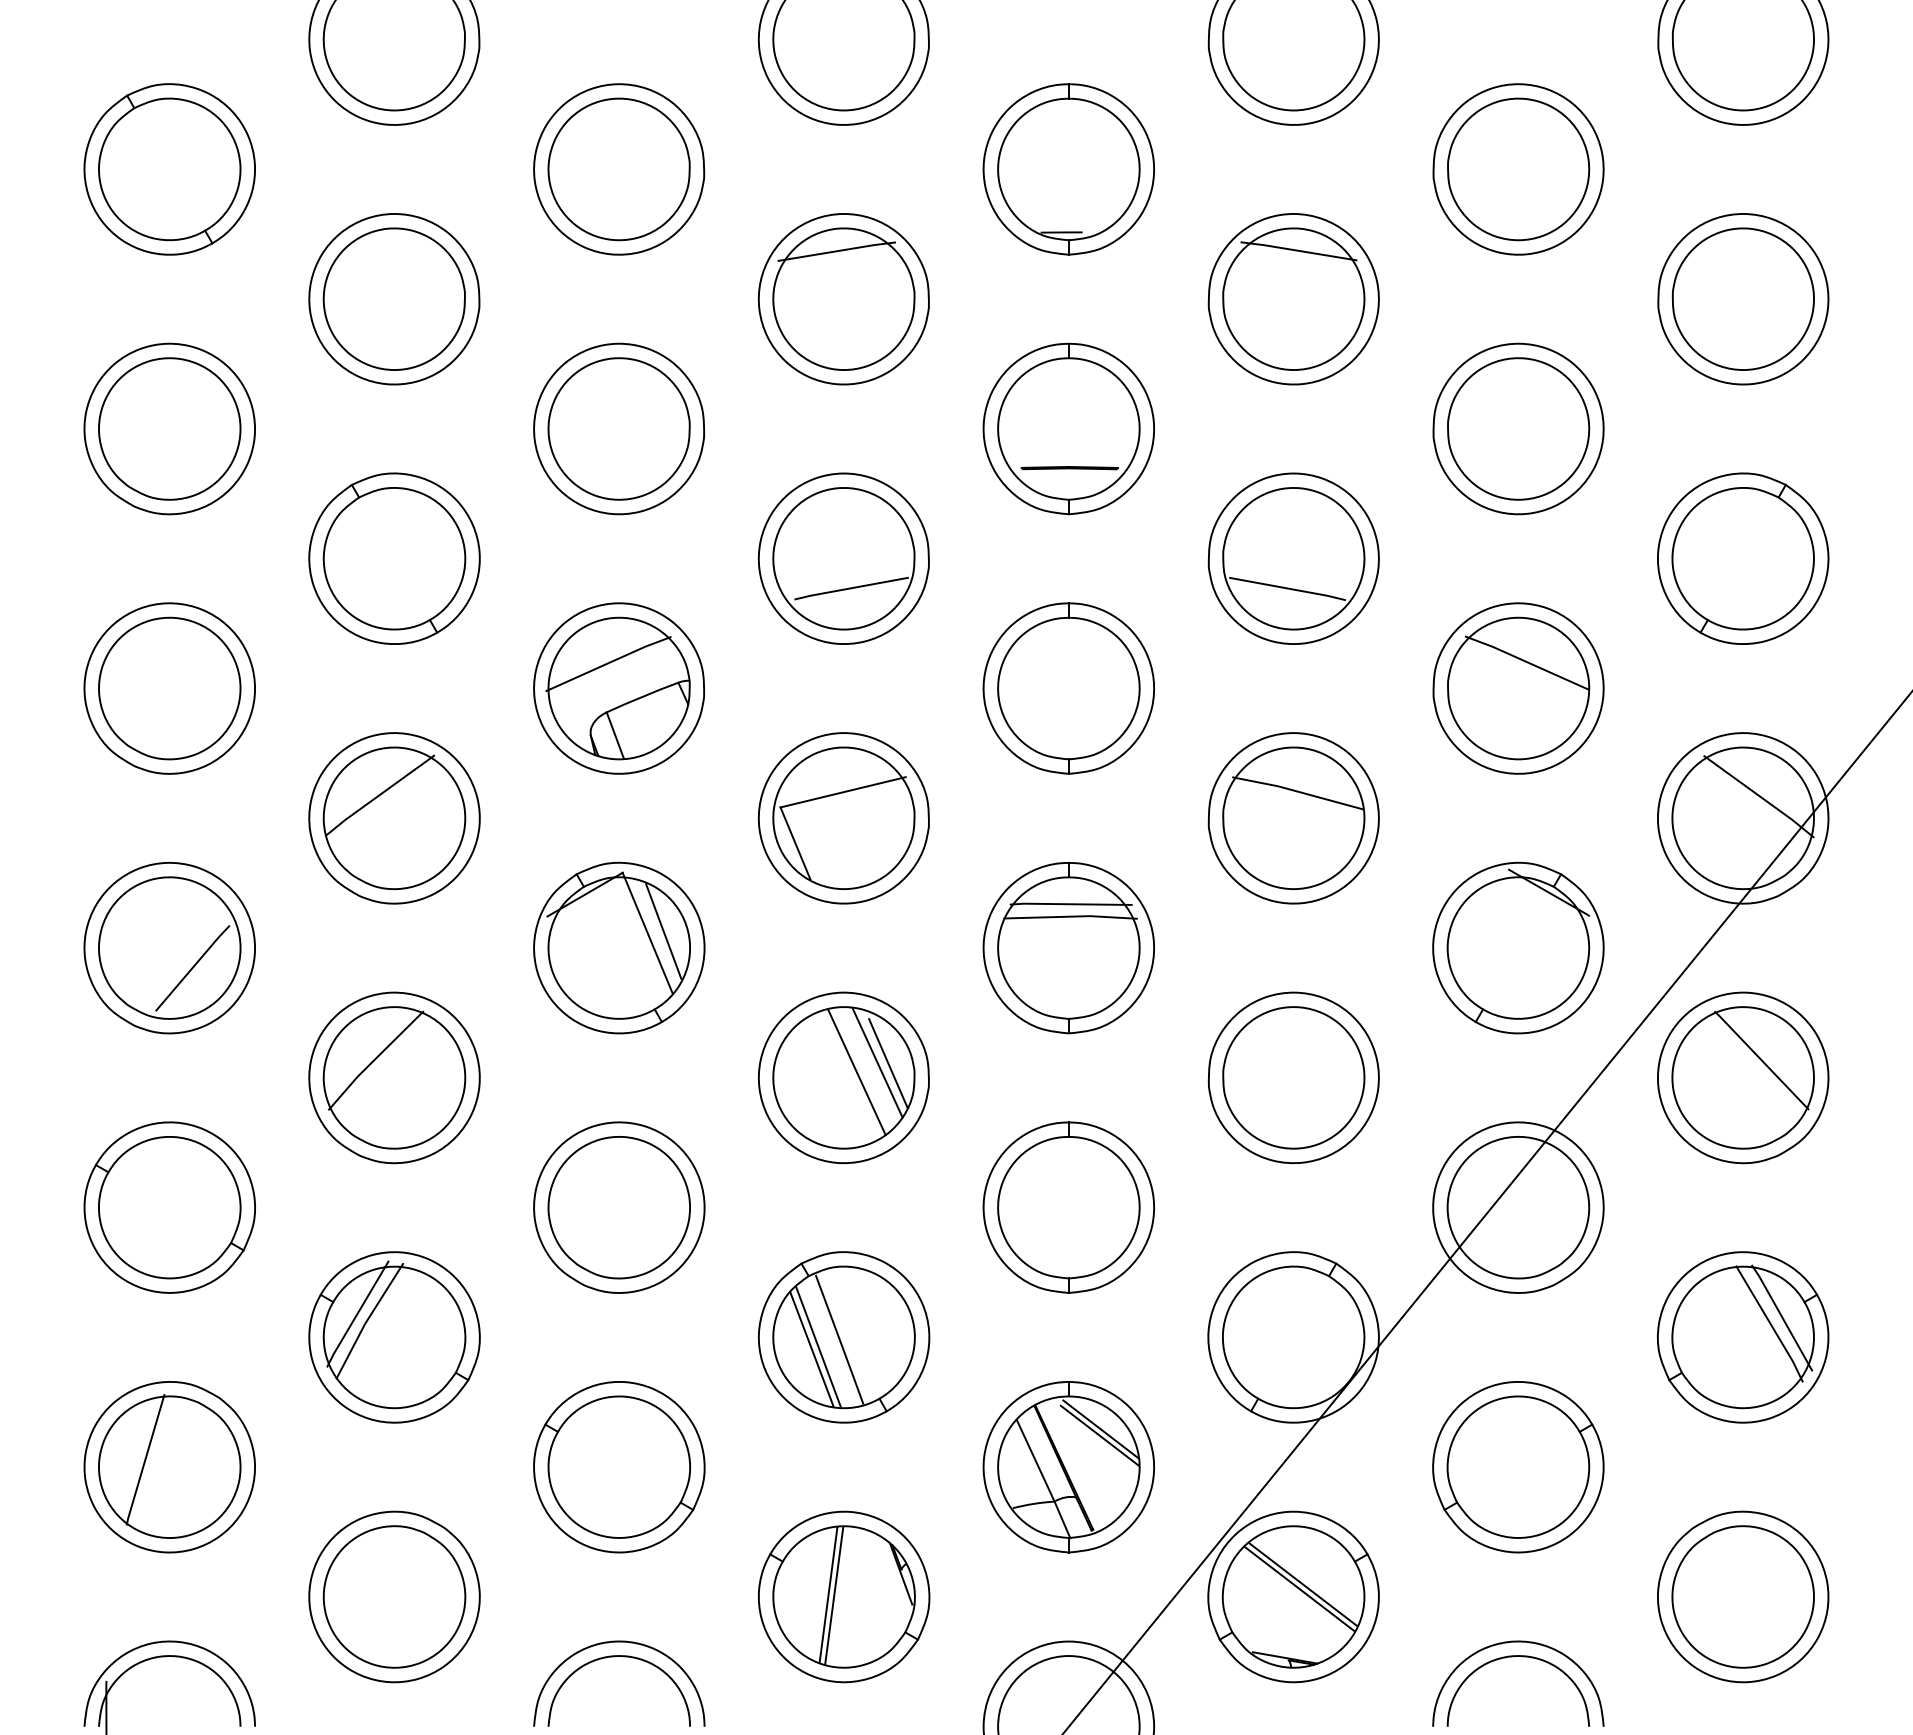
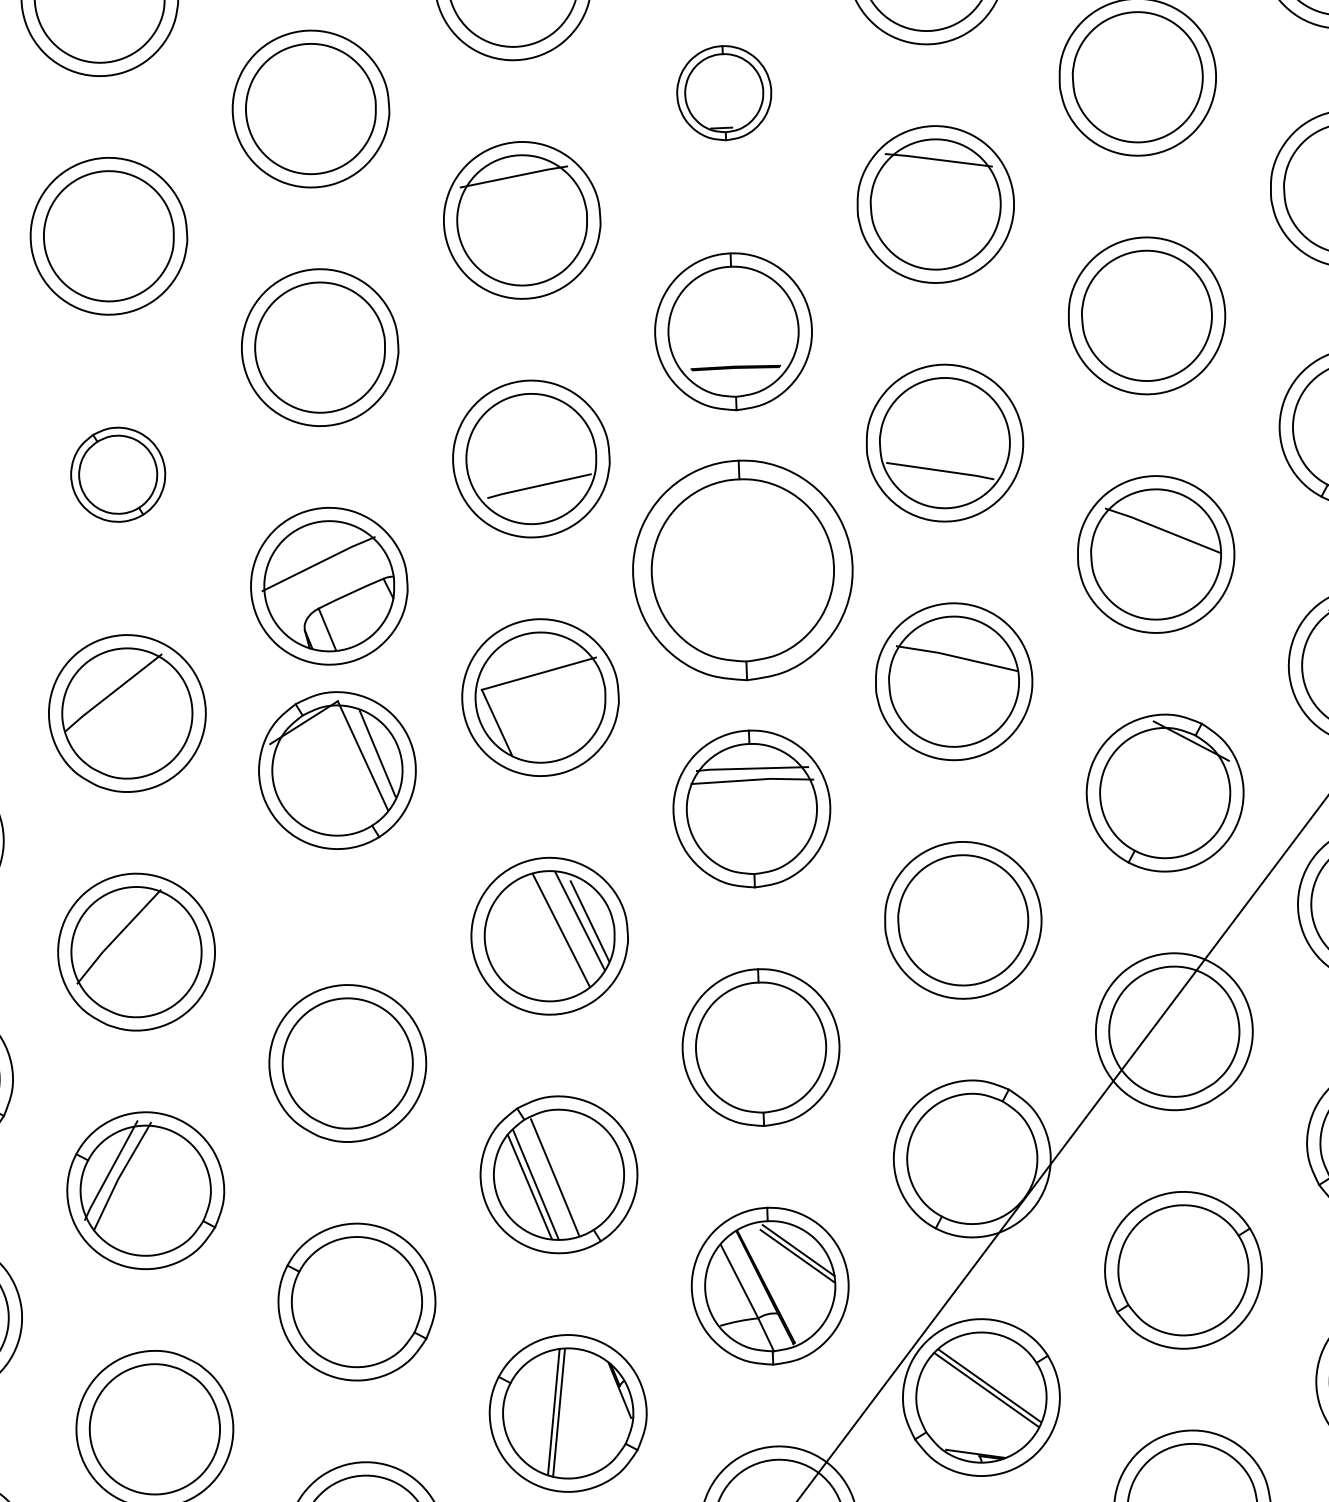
part: (1068, 169) -> (724, 93), size x0.6
part: (394, 558) -> (118, 474), size x0.6
part: (1068, 688) -> (742, 570), size x1.4
part: (619, 947) -> (337, 770), moved

